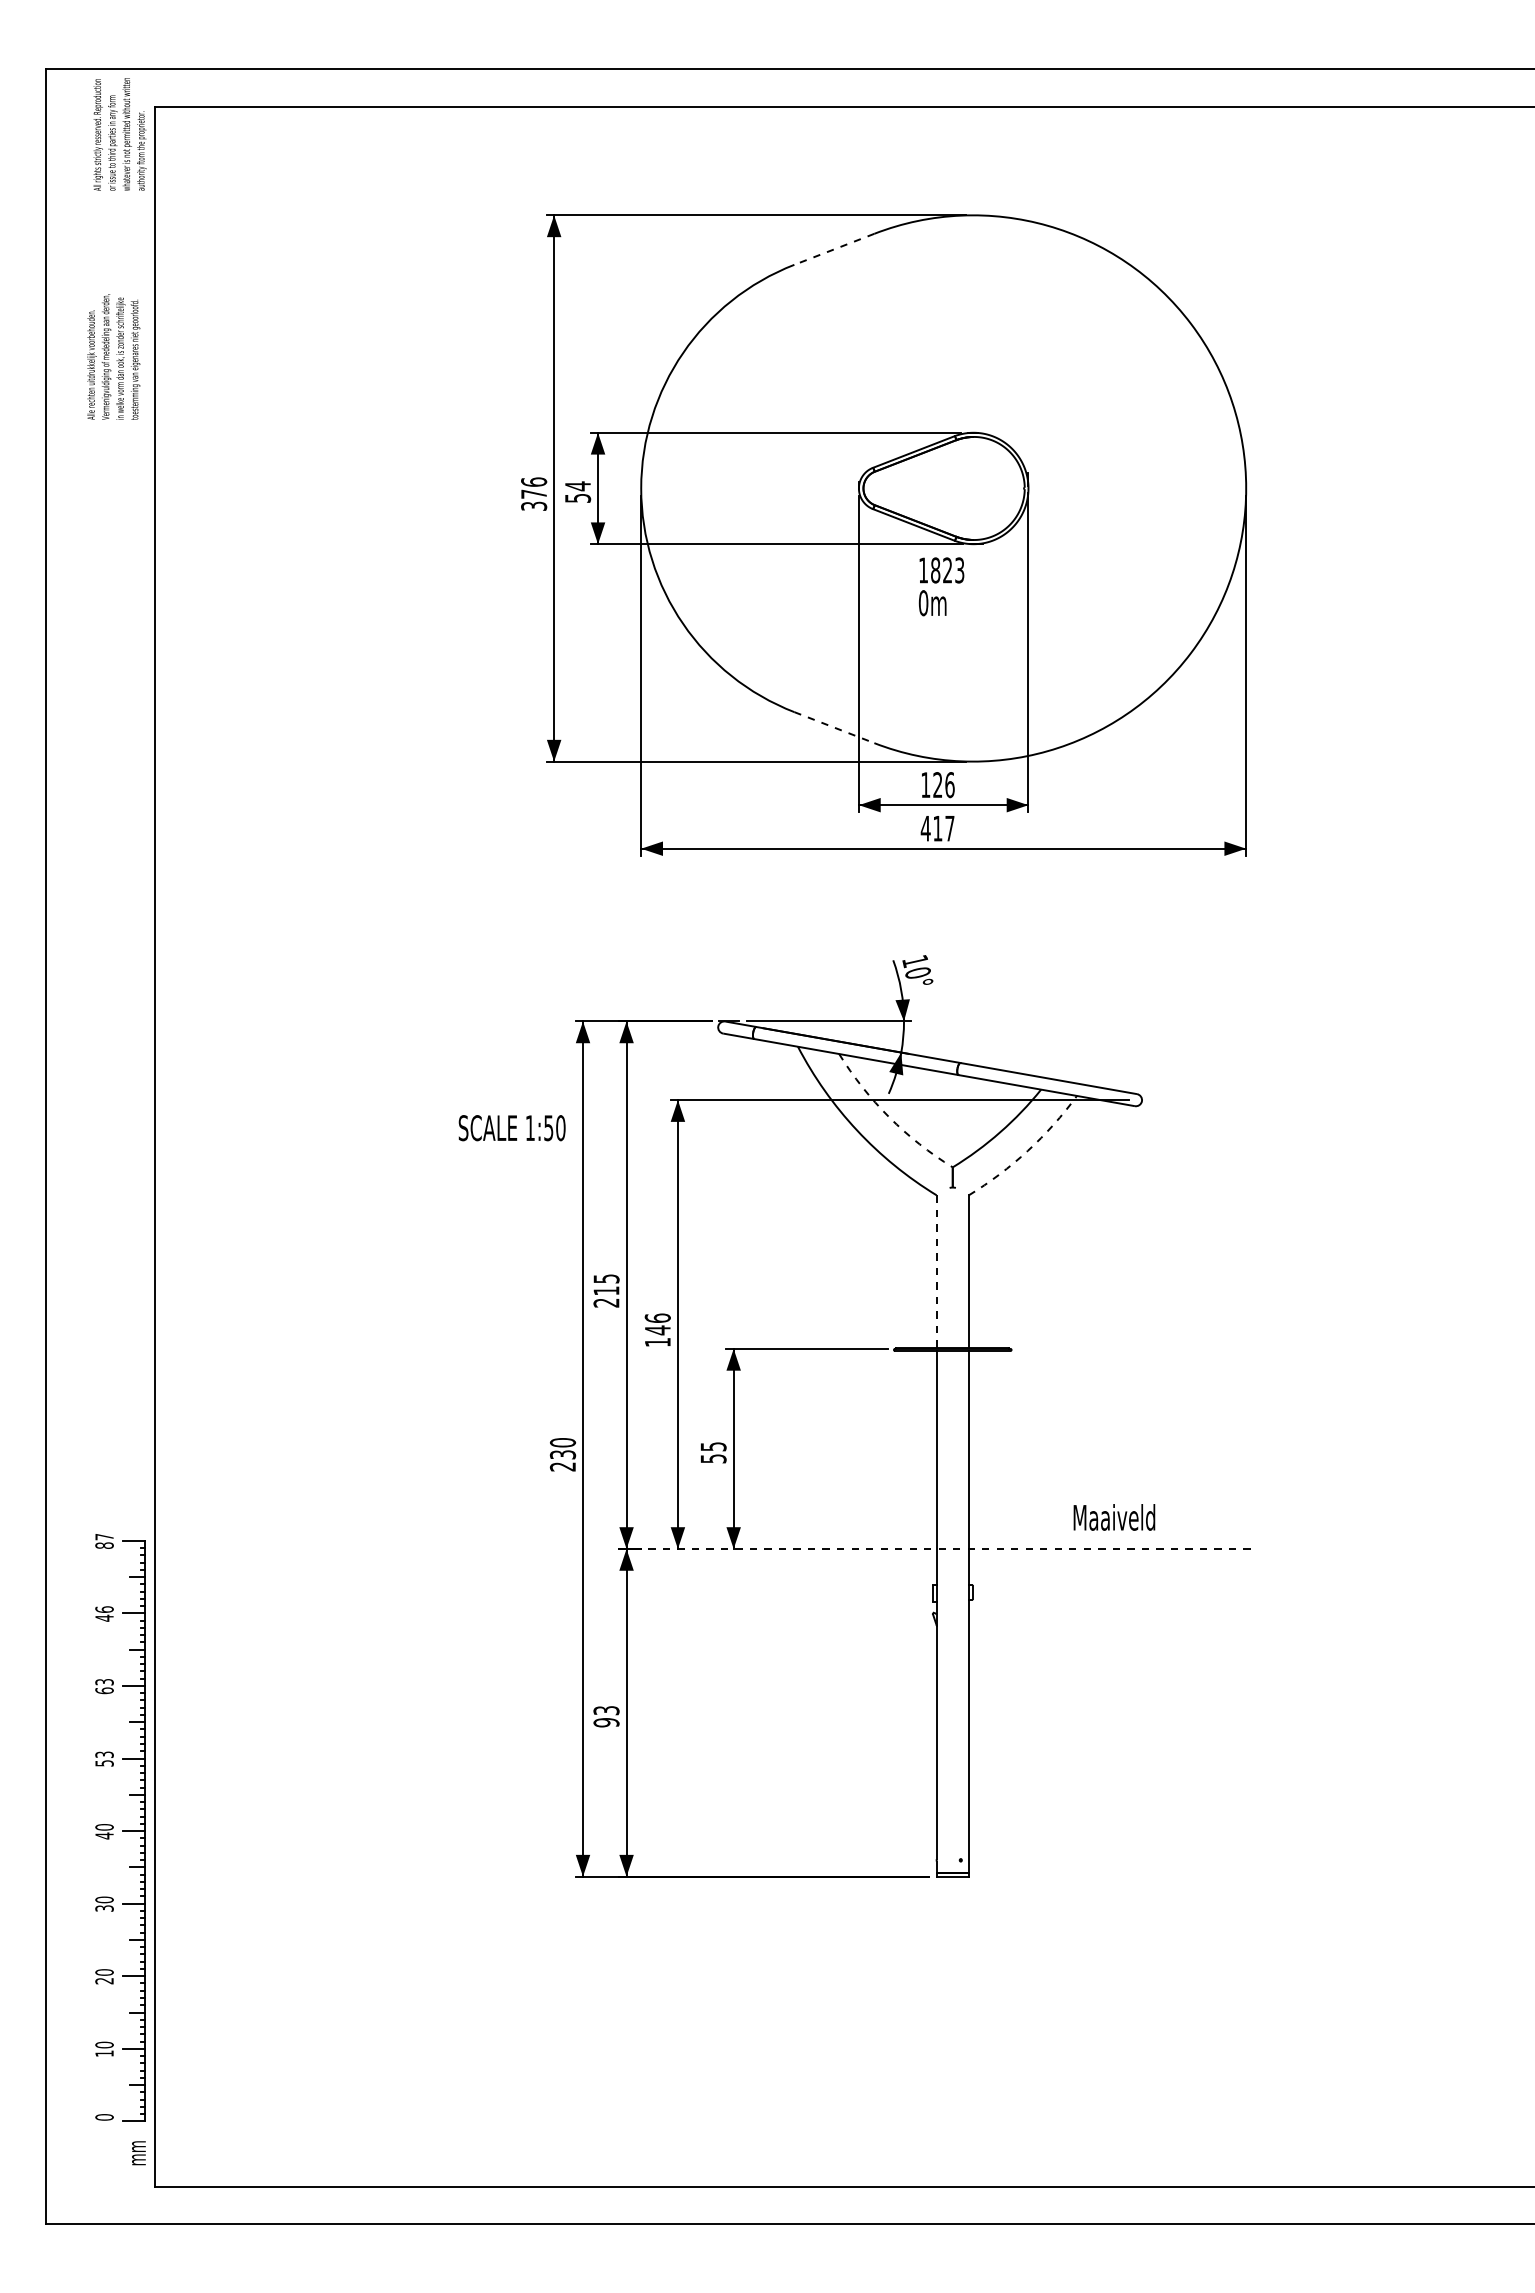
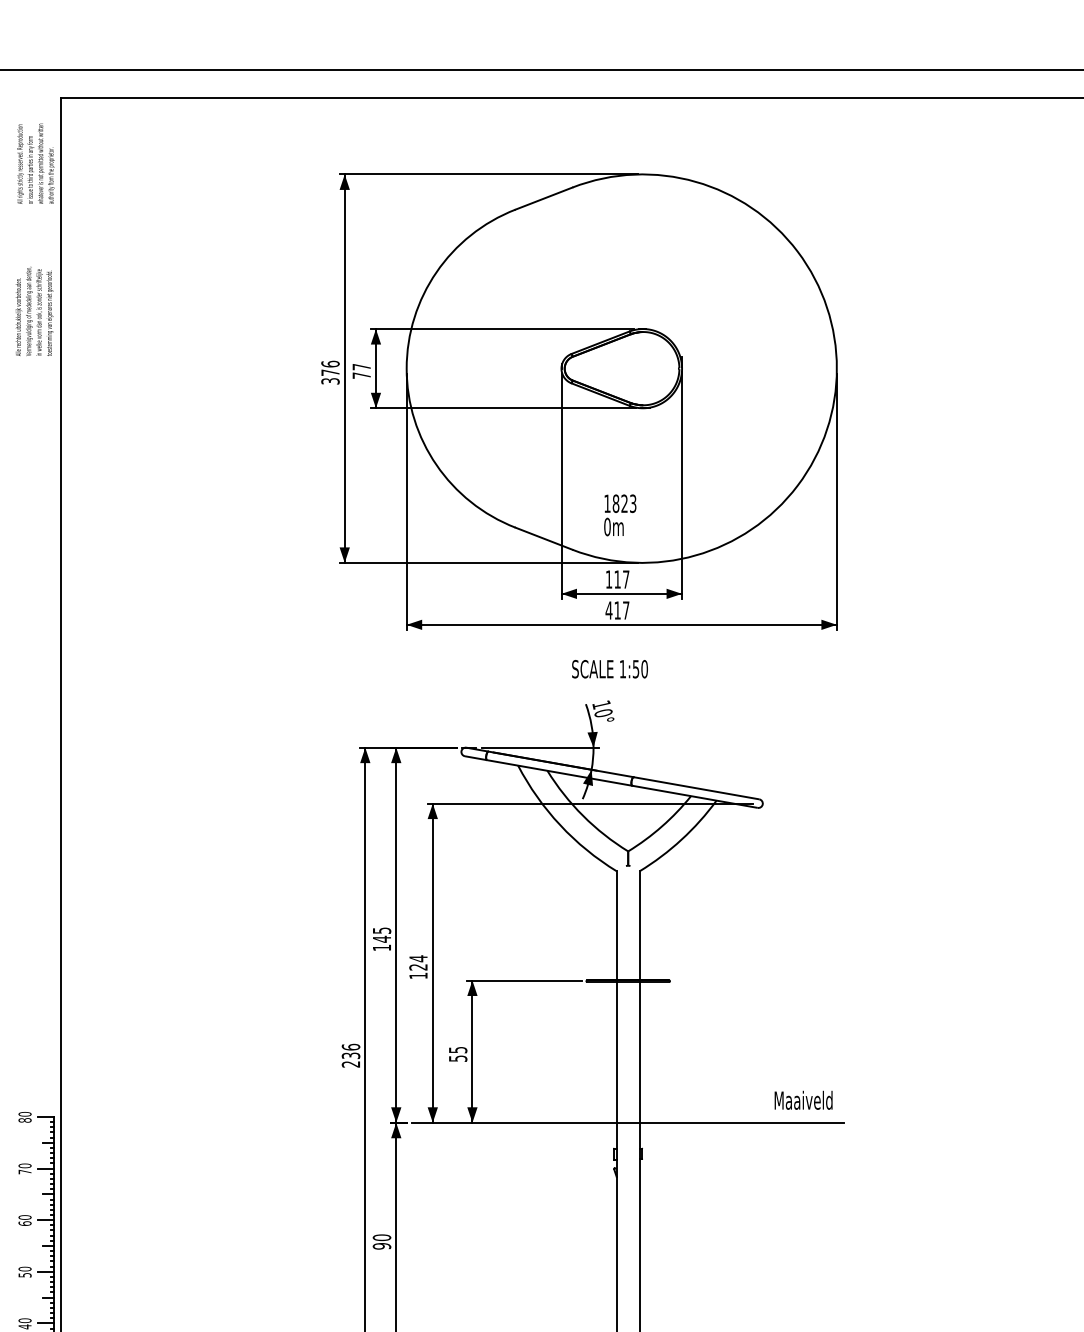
text: (119, 134) -> (35, 163), moved
line: (834, 249) -> (544, 198), dashed -> solid
text: (113, 356) -> (34, 311), moved
text: (578, 491) -> (362, 370), 54 -> 77
text: (941, 586) -> (620, 515), moved
line: (834, 727) -> (544, 538), dashed -> solid
text: (943, 785) -> (621, 579), 126 -> 117
arc: (889, 1117) -> (583, 815), dashed -> solid
text: (511, 1128) -> (609, 669), moved
arc: (1027, 1150) -> (681, 839), dashed -> solid
line: (936, 1272) -> (616, 926), dashed -> solid
text: (606, 1296) -> (381, 943), 215 -> 145
text: (657, 1324) -> (418, 963), 146 -> 124
text: (562, 1442) -> (350, 1047), 230 -> 236
text: (1114, 1517) -> (803, 1100), moved
text: (104, 1536) -> (25, 1113), 87 -> 80
line: (952, 1549) -> (628, 1123), dashed -> solid
text: (104, 1613) -> (25, 1168), 46 -> 70
text: (104, 1681) -> (25, 1217), 63 -> 60
text: (606, 1710) -> (381, 1237), 93 -> 90
text: (104, 1754) -> (25, 1268), 53 -> 50

